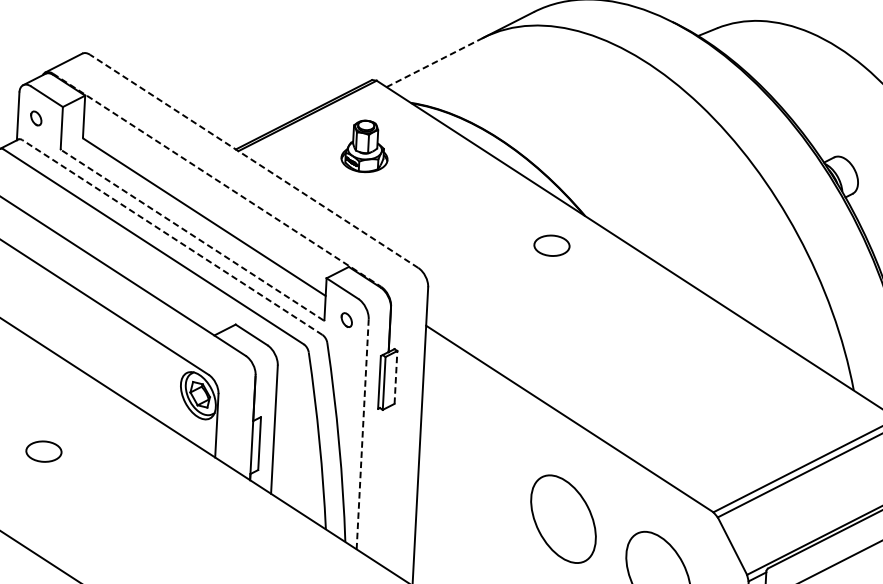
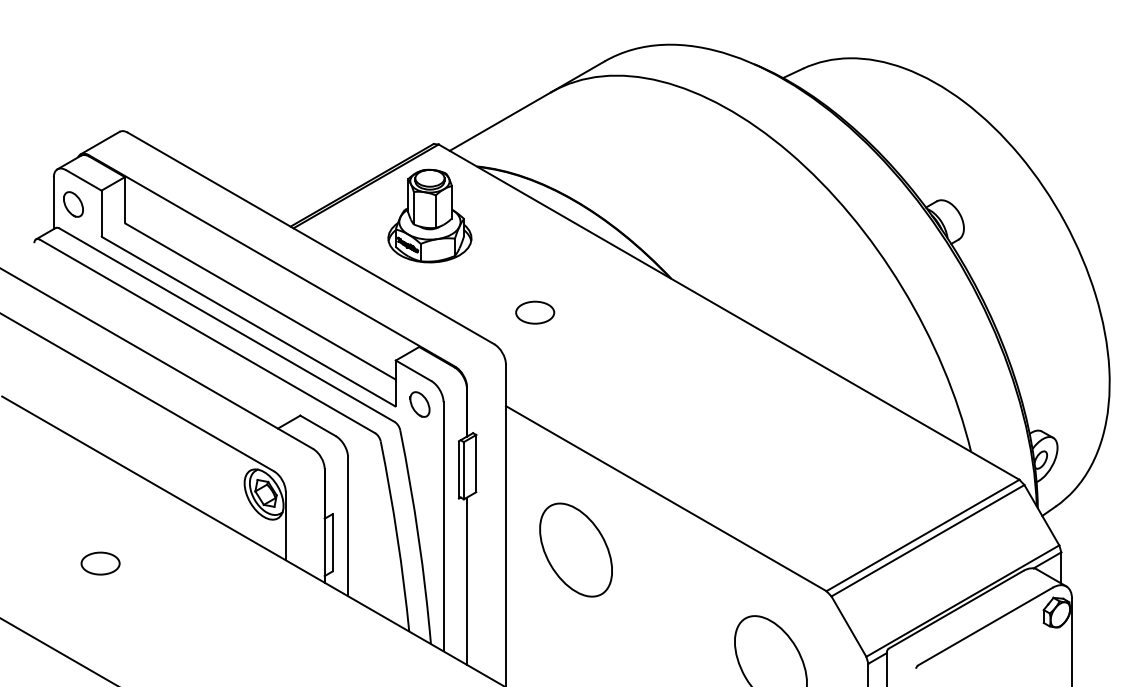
line: (434, 62) -> (500, 121), dashed -> solid
part: (36, 118) -> (73, 204), size x1.67
part: (364, 145) -> (429, 215), size x1.67
line: (254, 161) -> (311, 238), dashed -> solid
line: (217, 179) -> (272, 260), dashed -> solid
line: (192, 235) -> (248, 321), dashed -> solid
line: (171, 236) -> (226, 324), dashed -> solid
part: (552, 245) -> (535, 312), moved
part: (346, 320) -> (419, 404), size x1.67
line: (396, 377) -> (476, 463), dashed -> solid
line: (362, 434) -> (443, 527), dashed -> solid
line: (381, 484) -> (466, 580), added
part: (562, 518) -> (575, 549), moved

